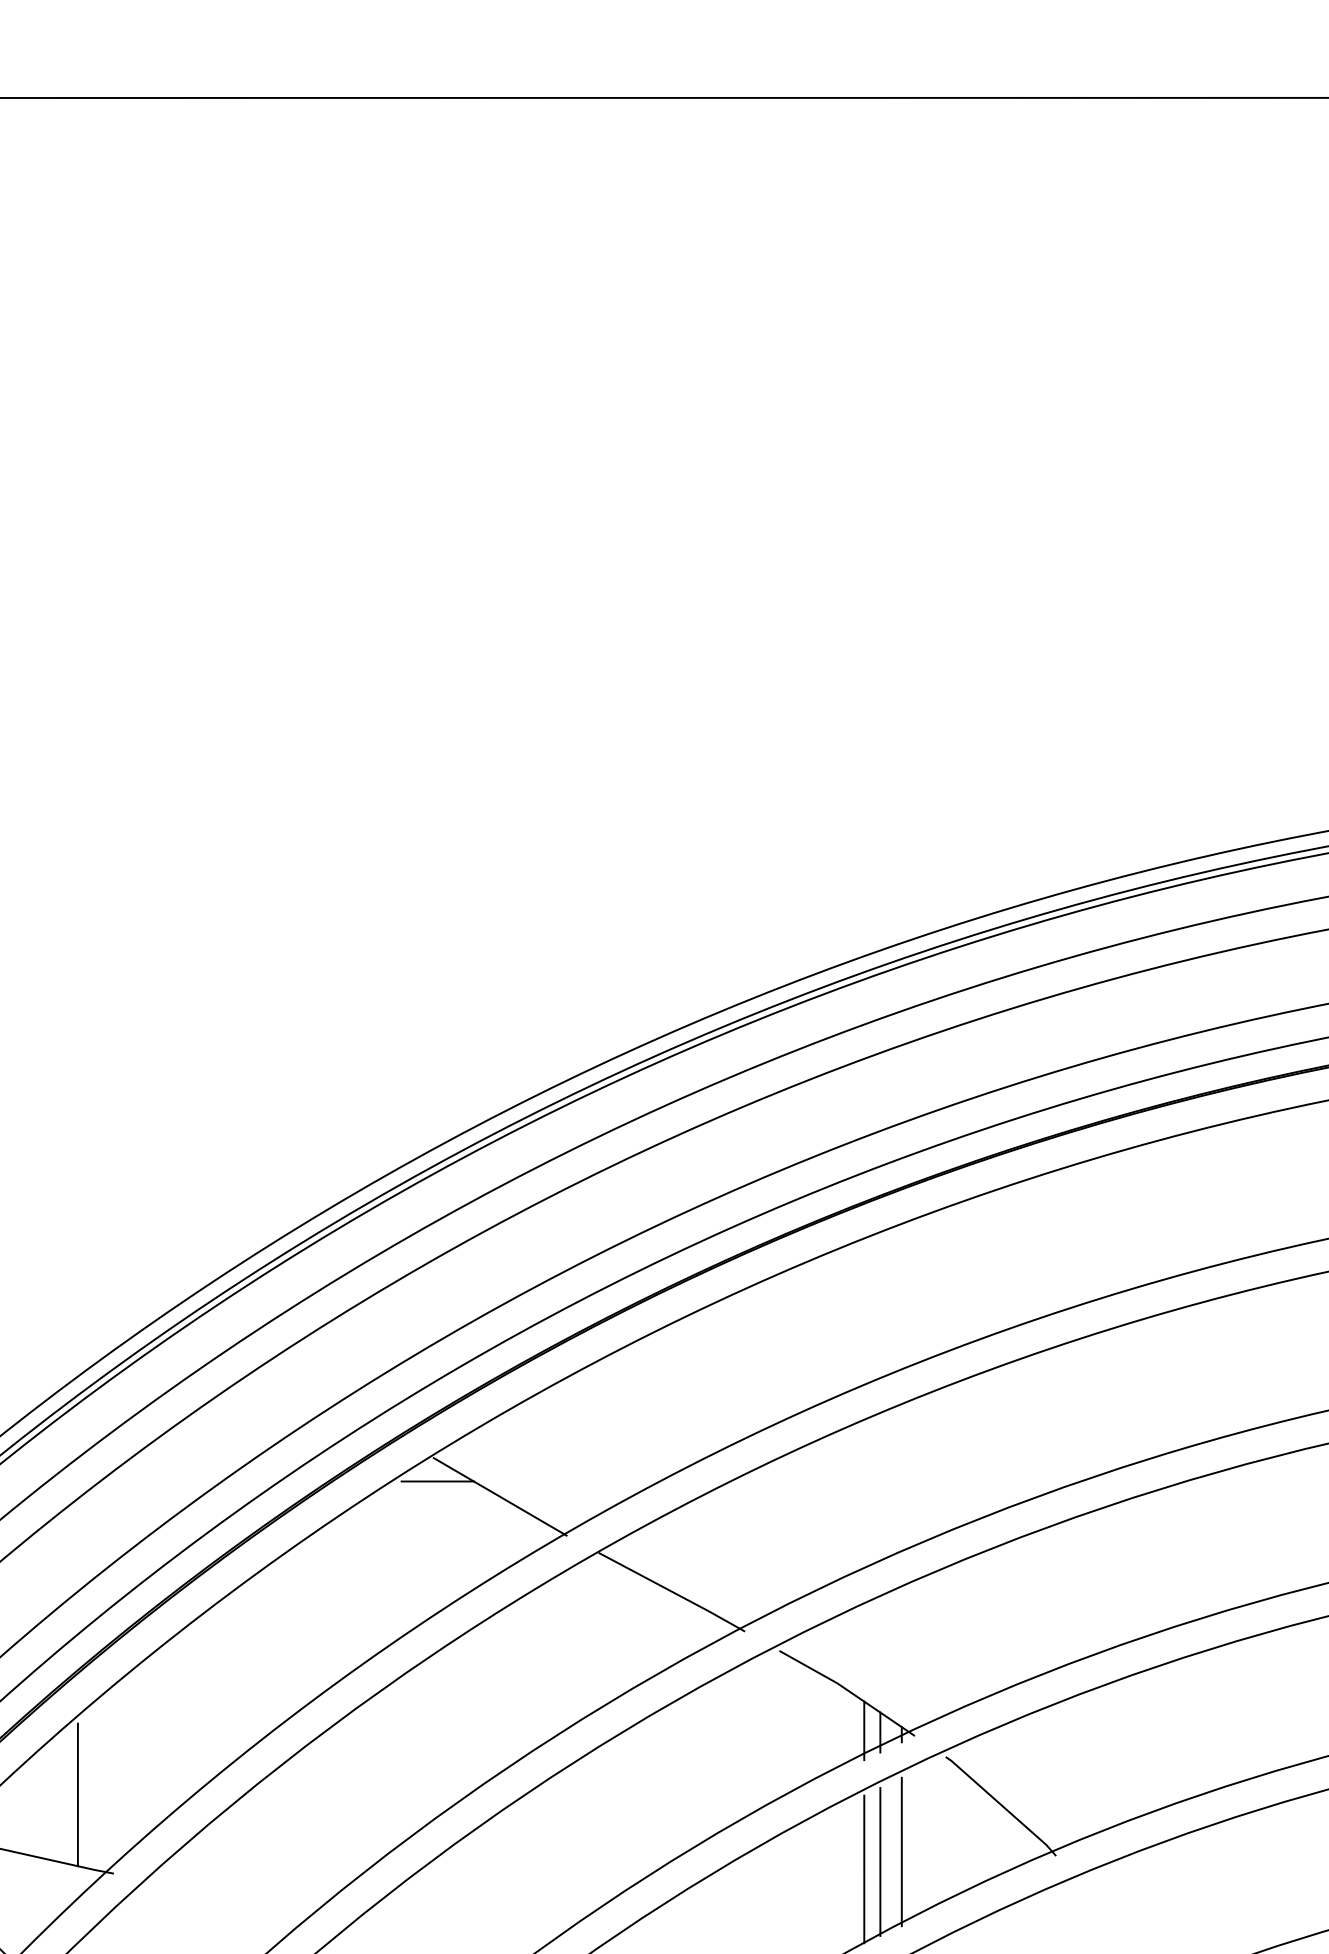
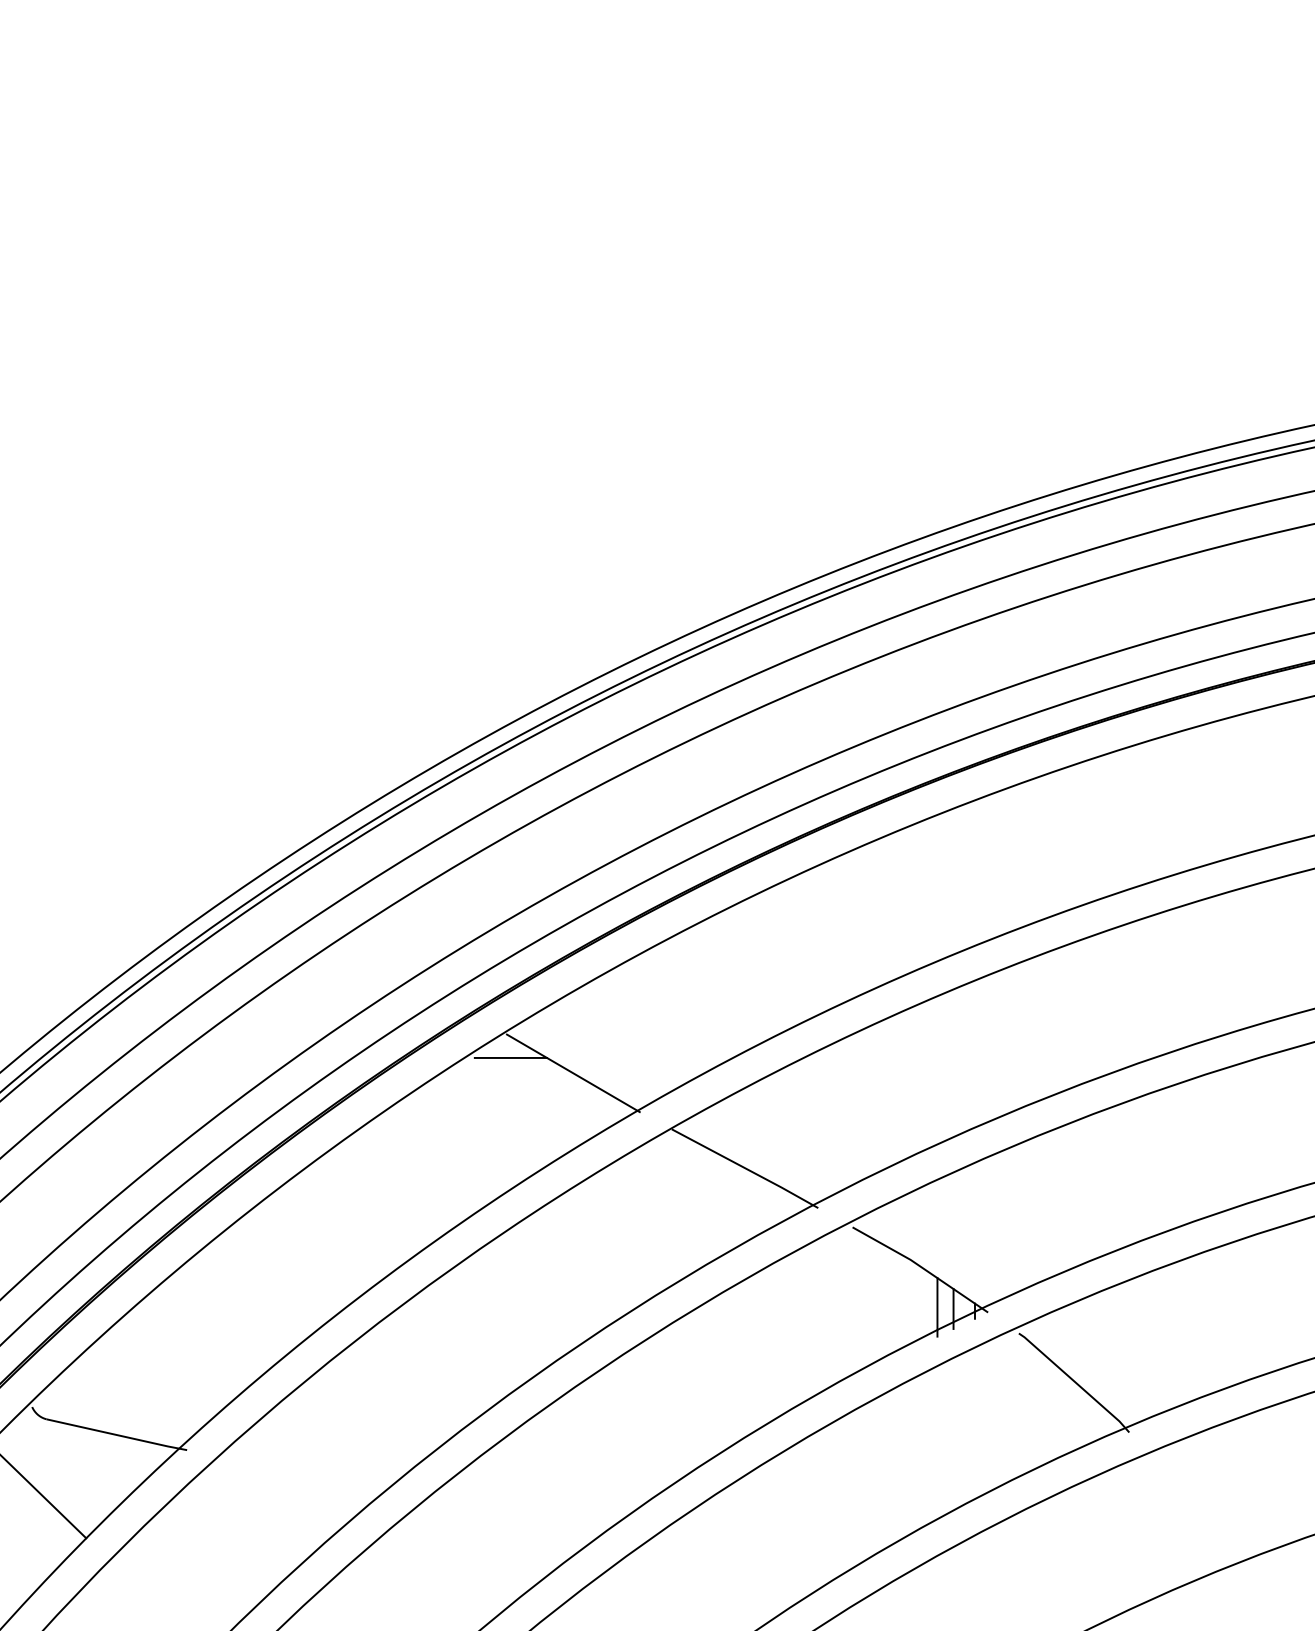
line: (77, 1794) -> (150, 1370), removed
line: (901, 1851) -> (974, 1427), removed
line: (880, 1861) -> (953, 1437), removed
line: (864, 1869) -> (937, 1445), removed

